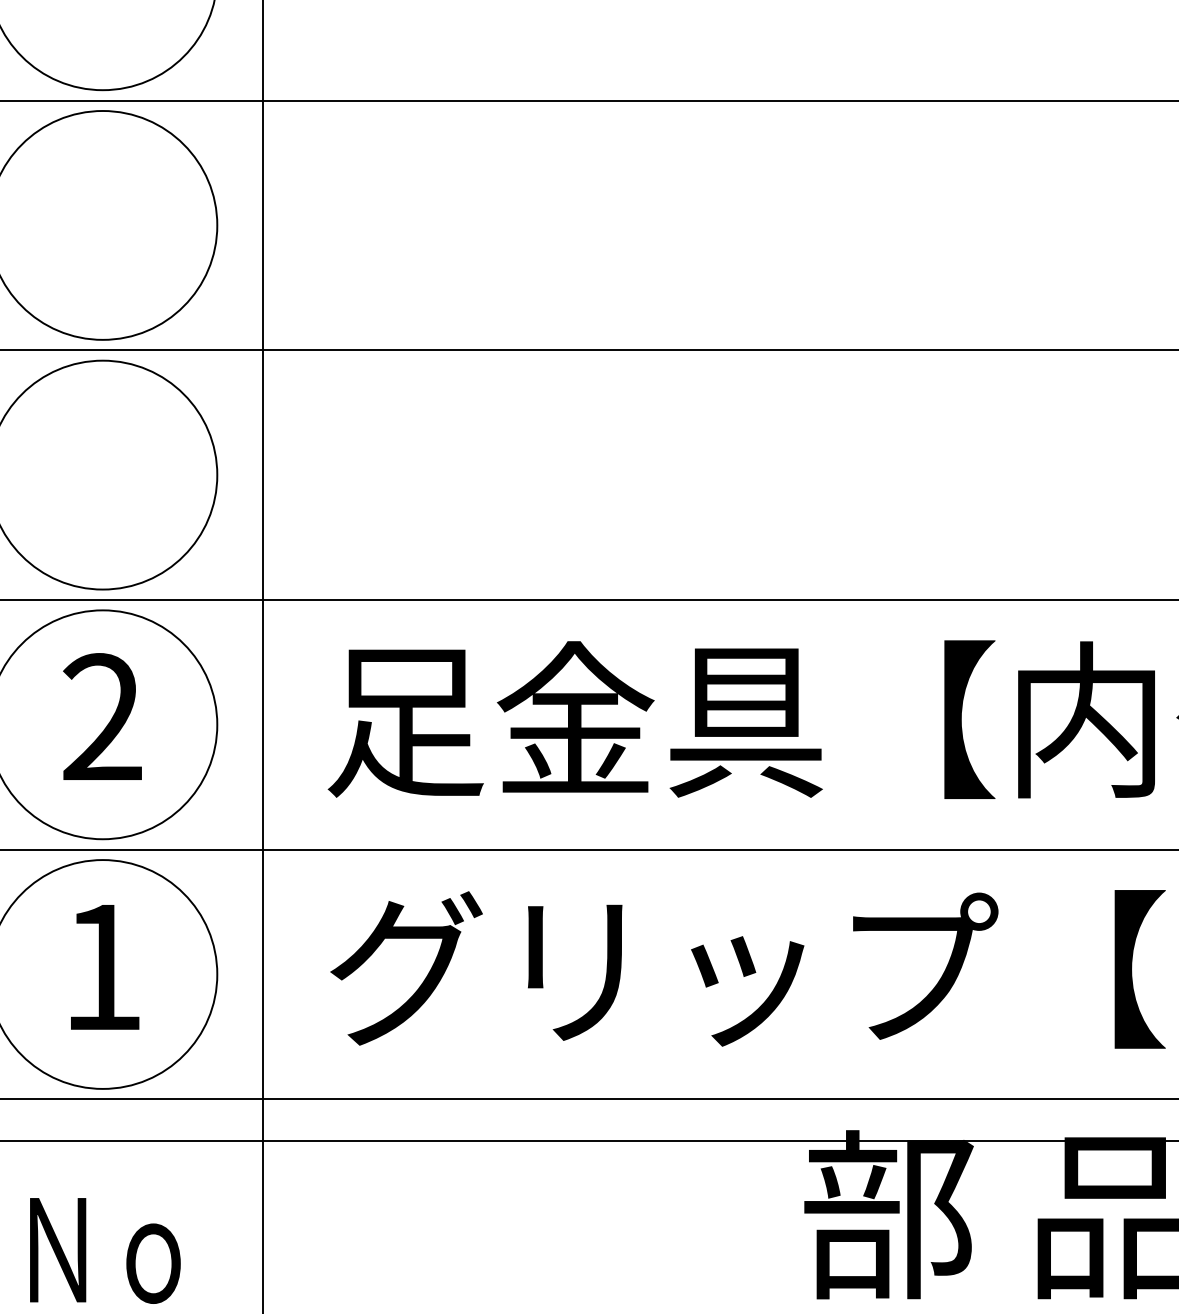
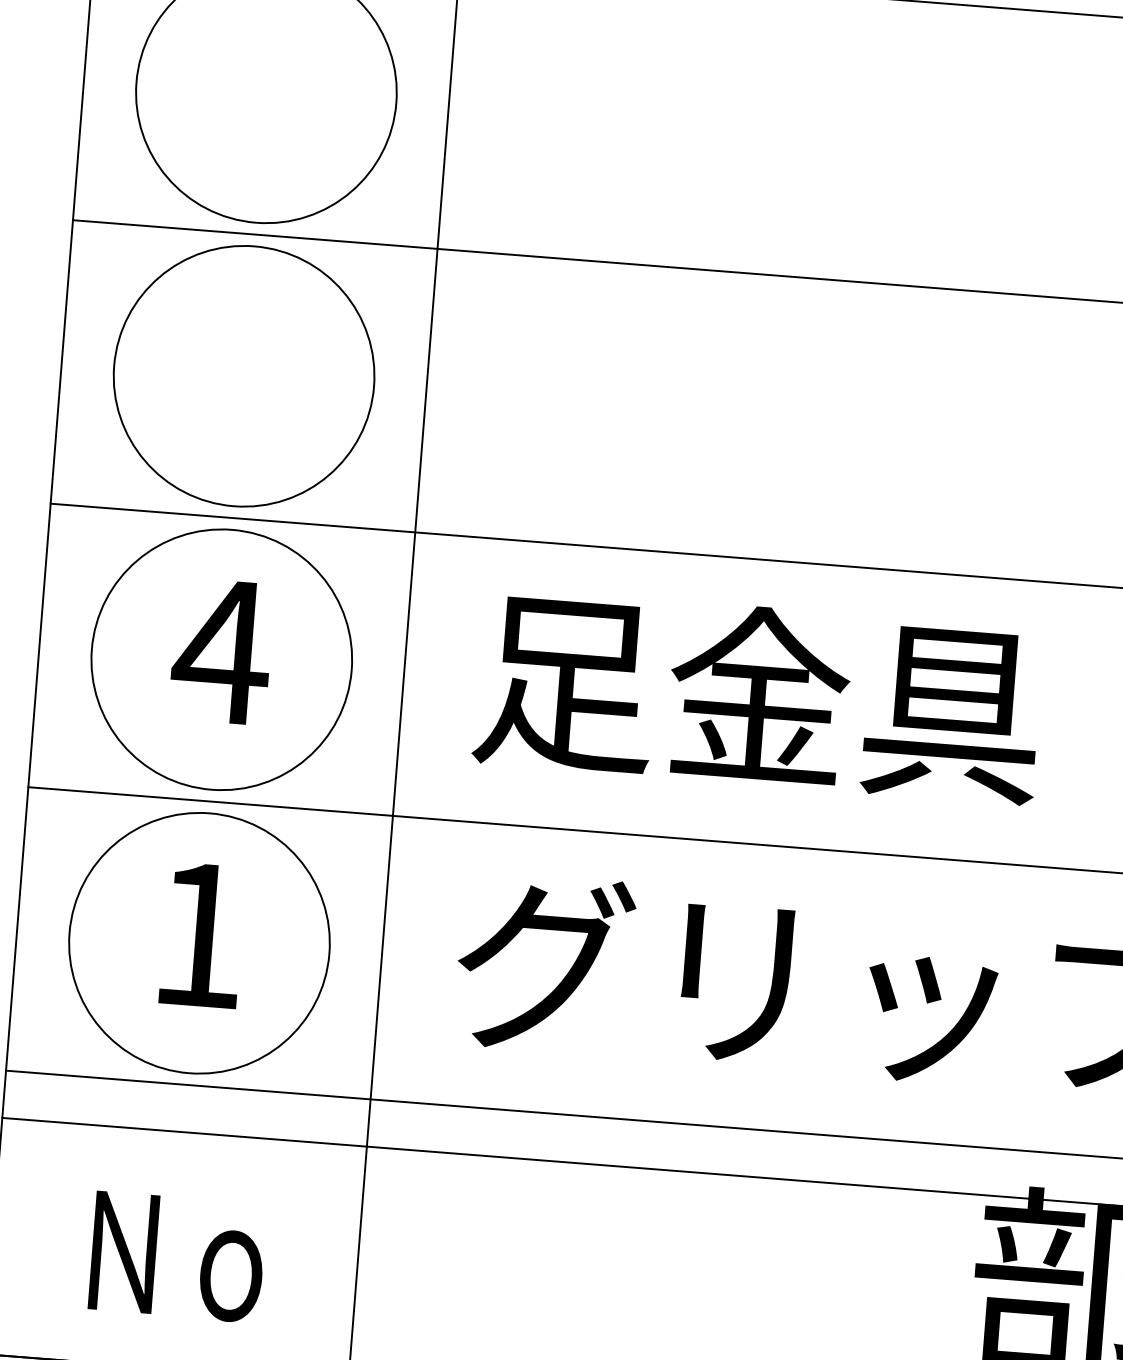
text: (102, 716) -> (222, 650), 2 -> 4

